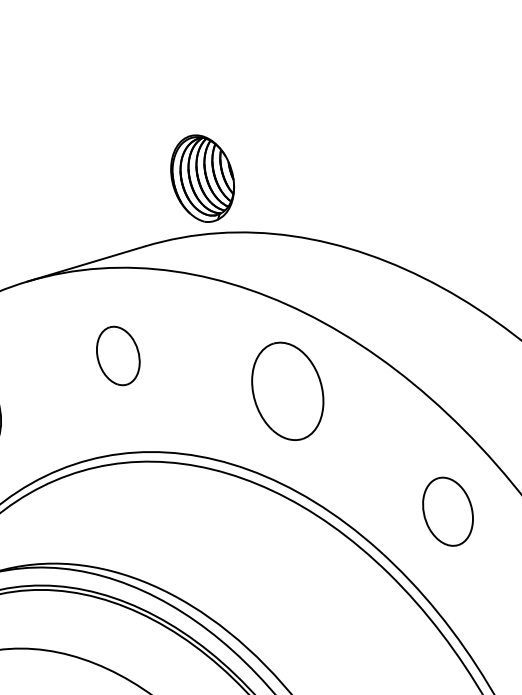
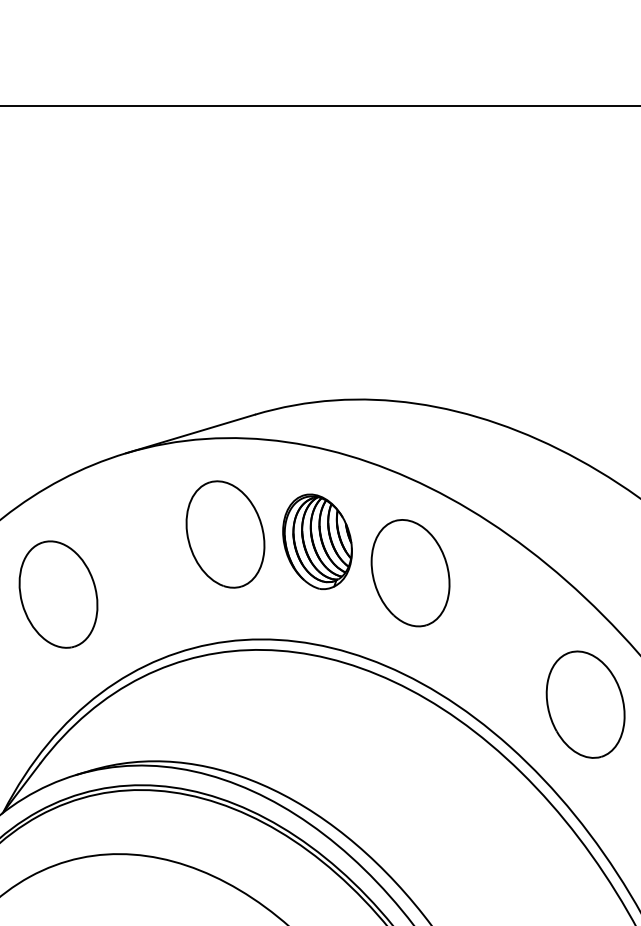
part: (202, 178) -> (317, 541), moved
part: (118, 355) -> (225, 534), size x1.67
part: (447, 511) -> (585, 704), size x1.43

